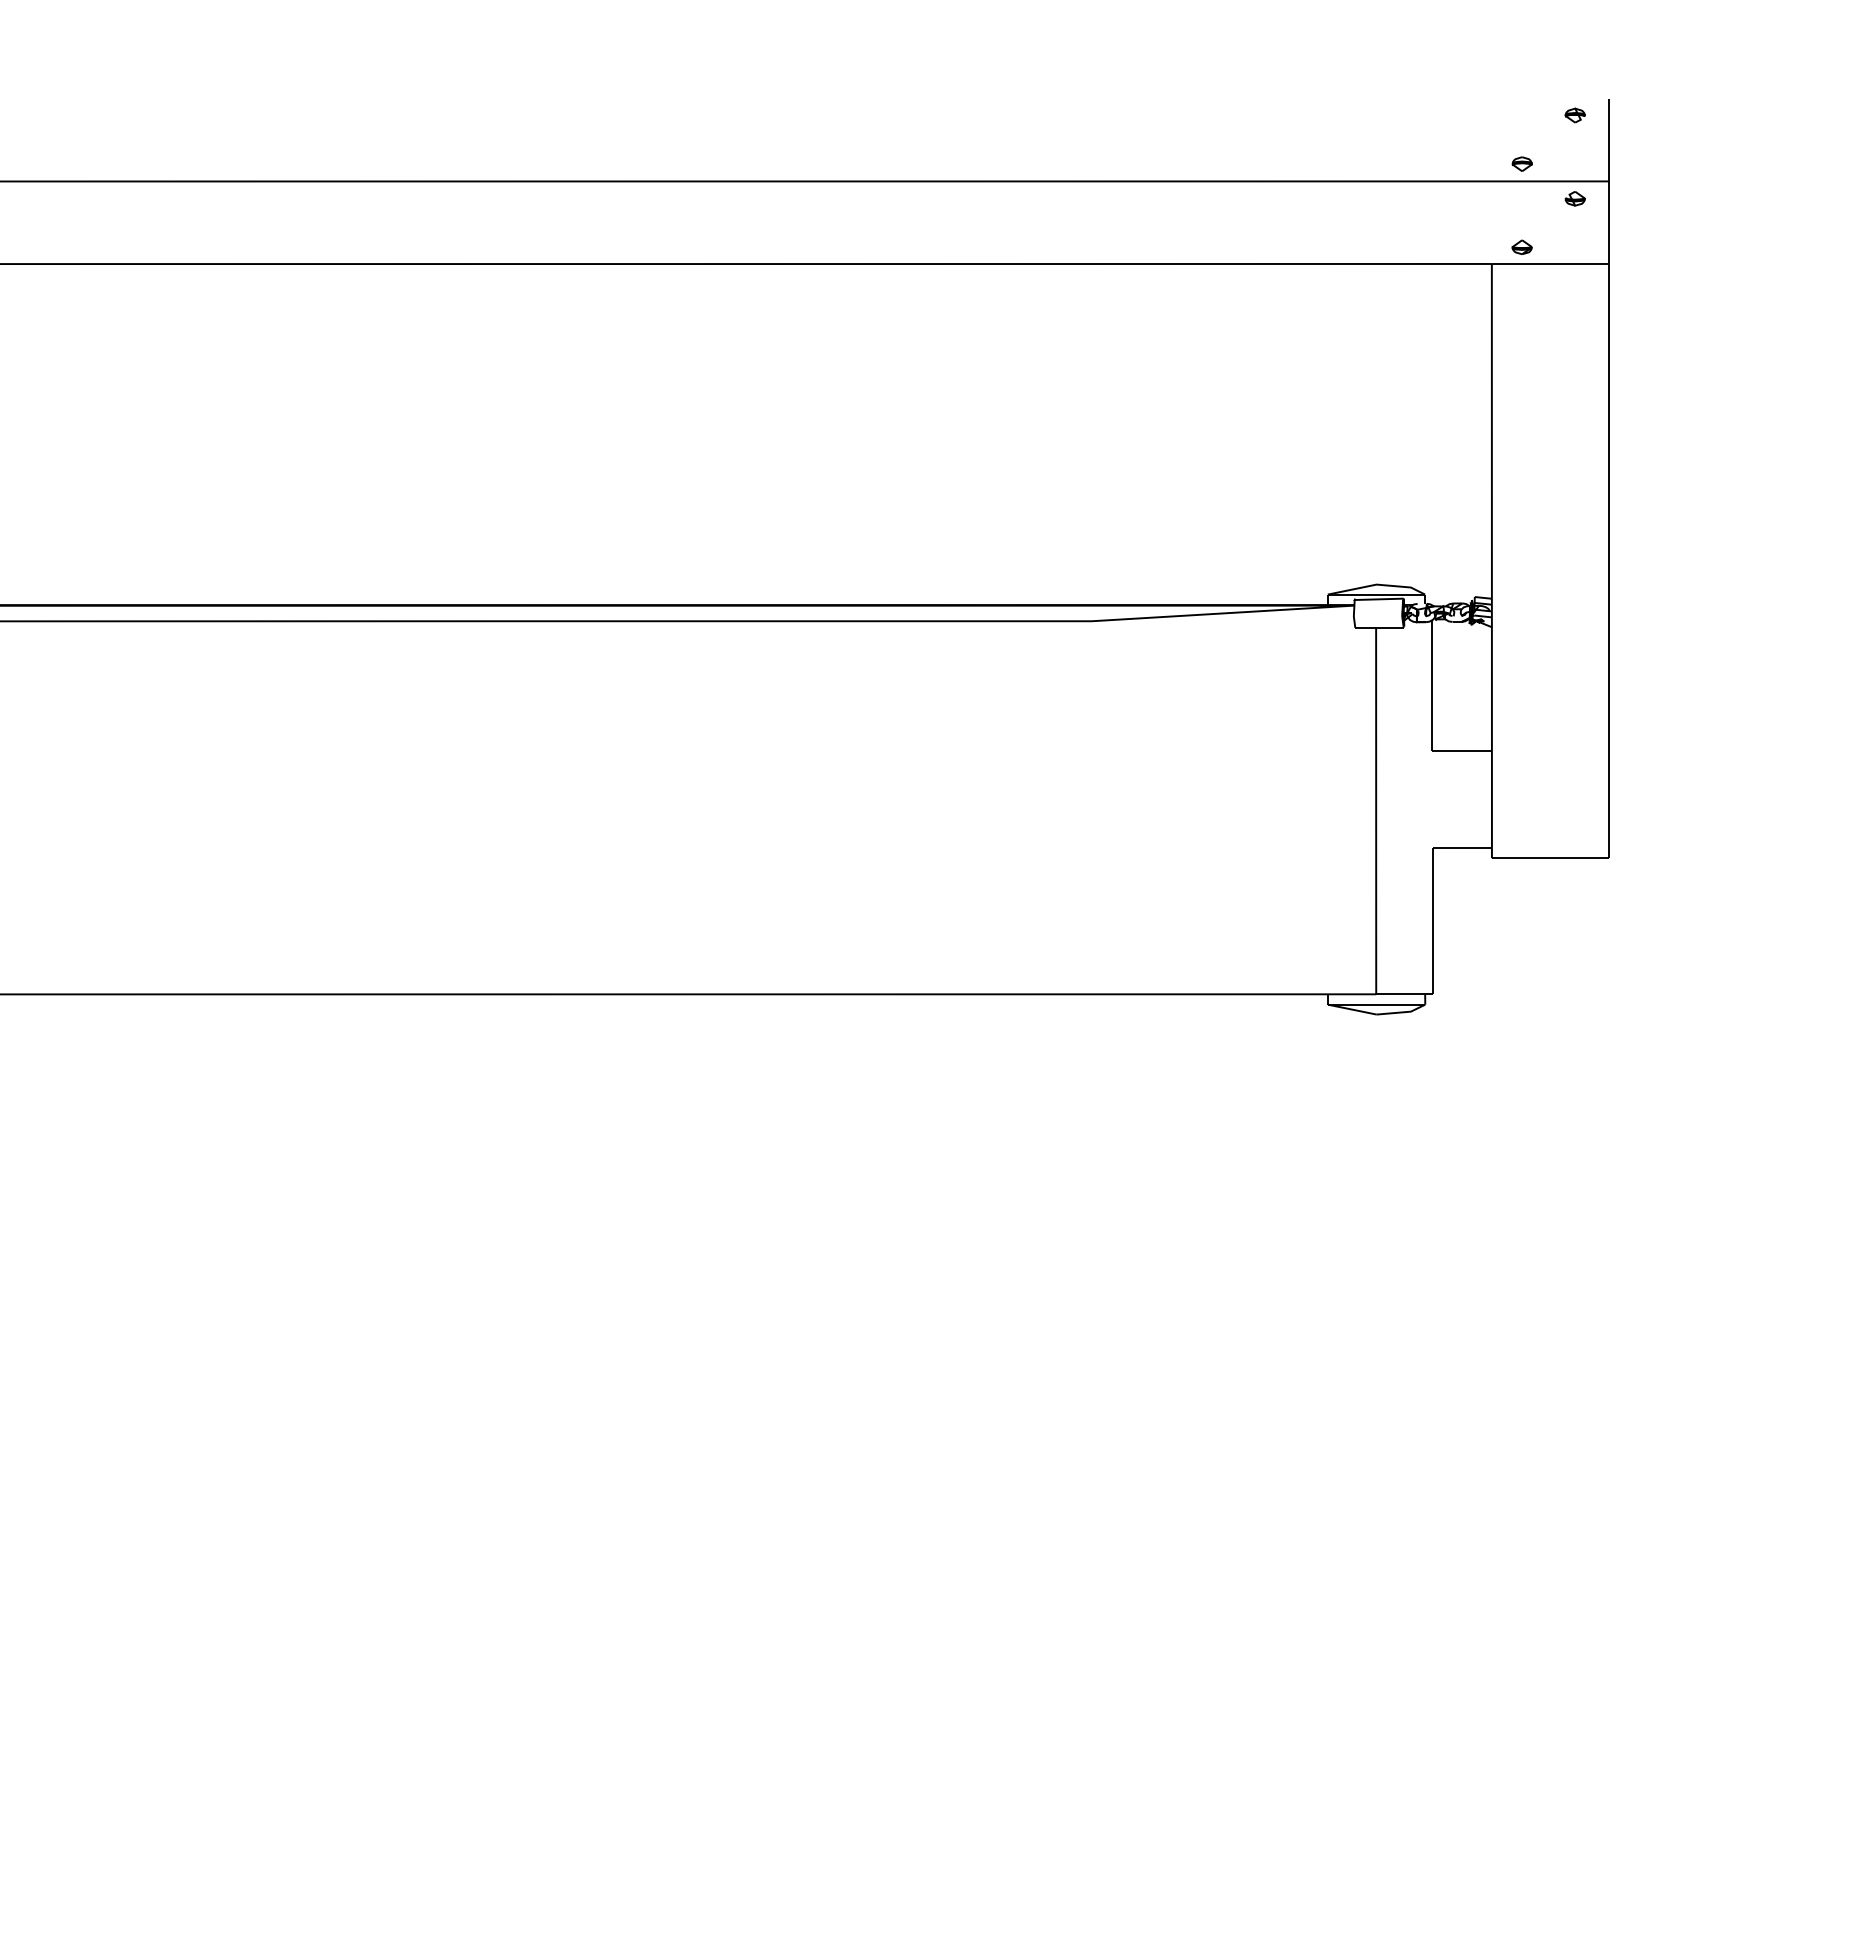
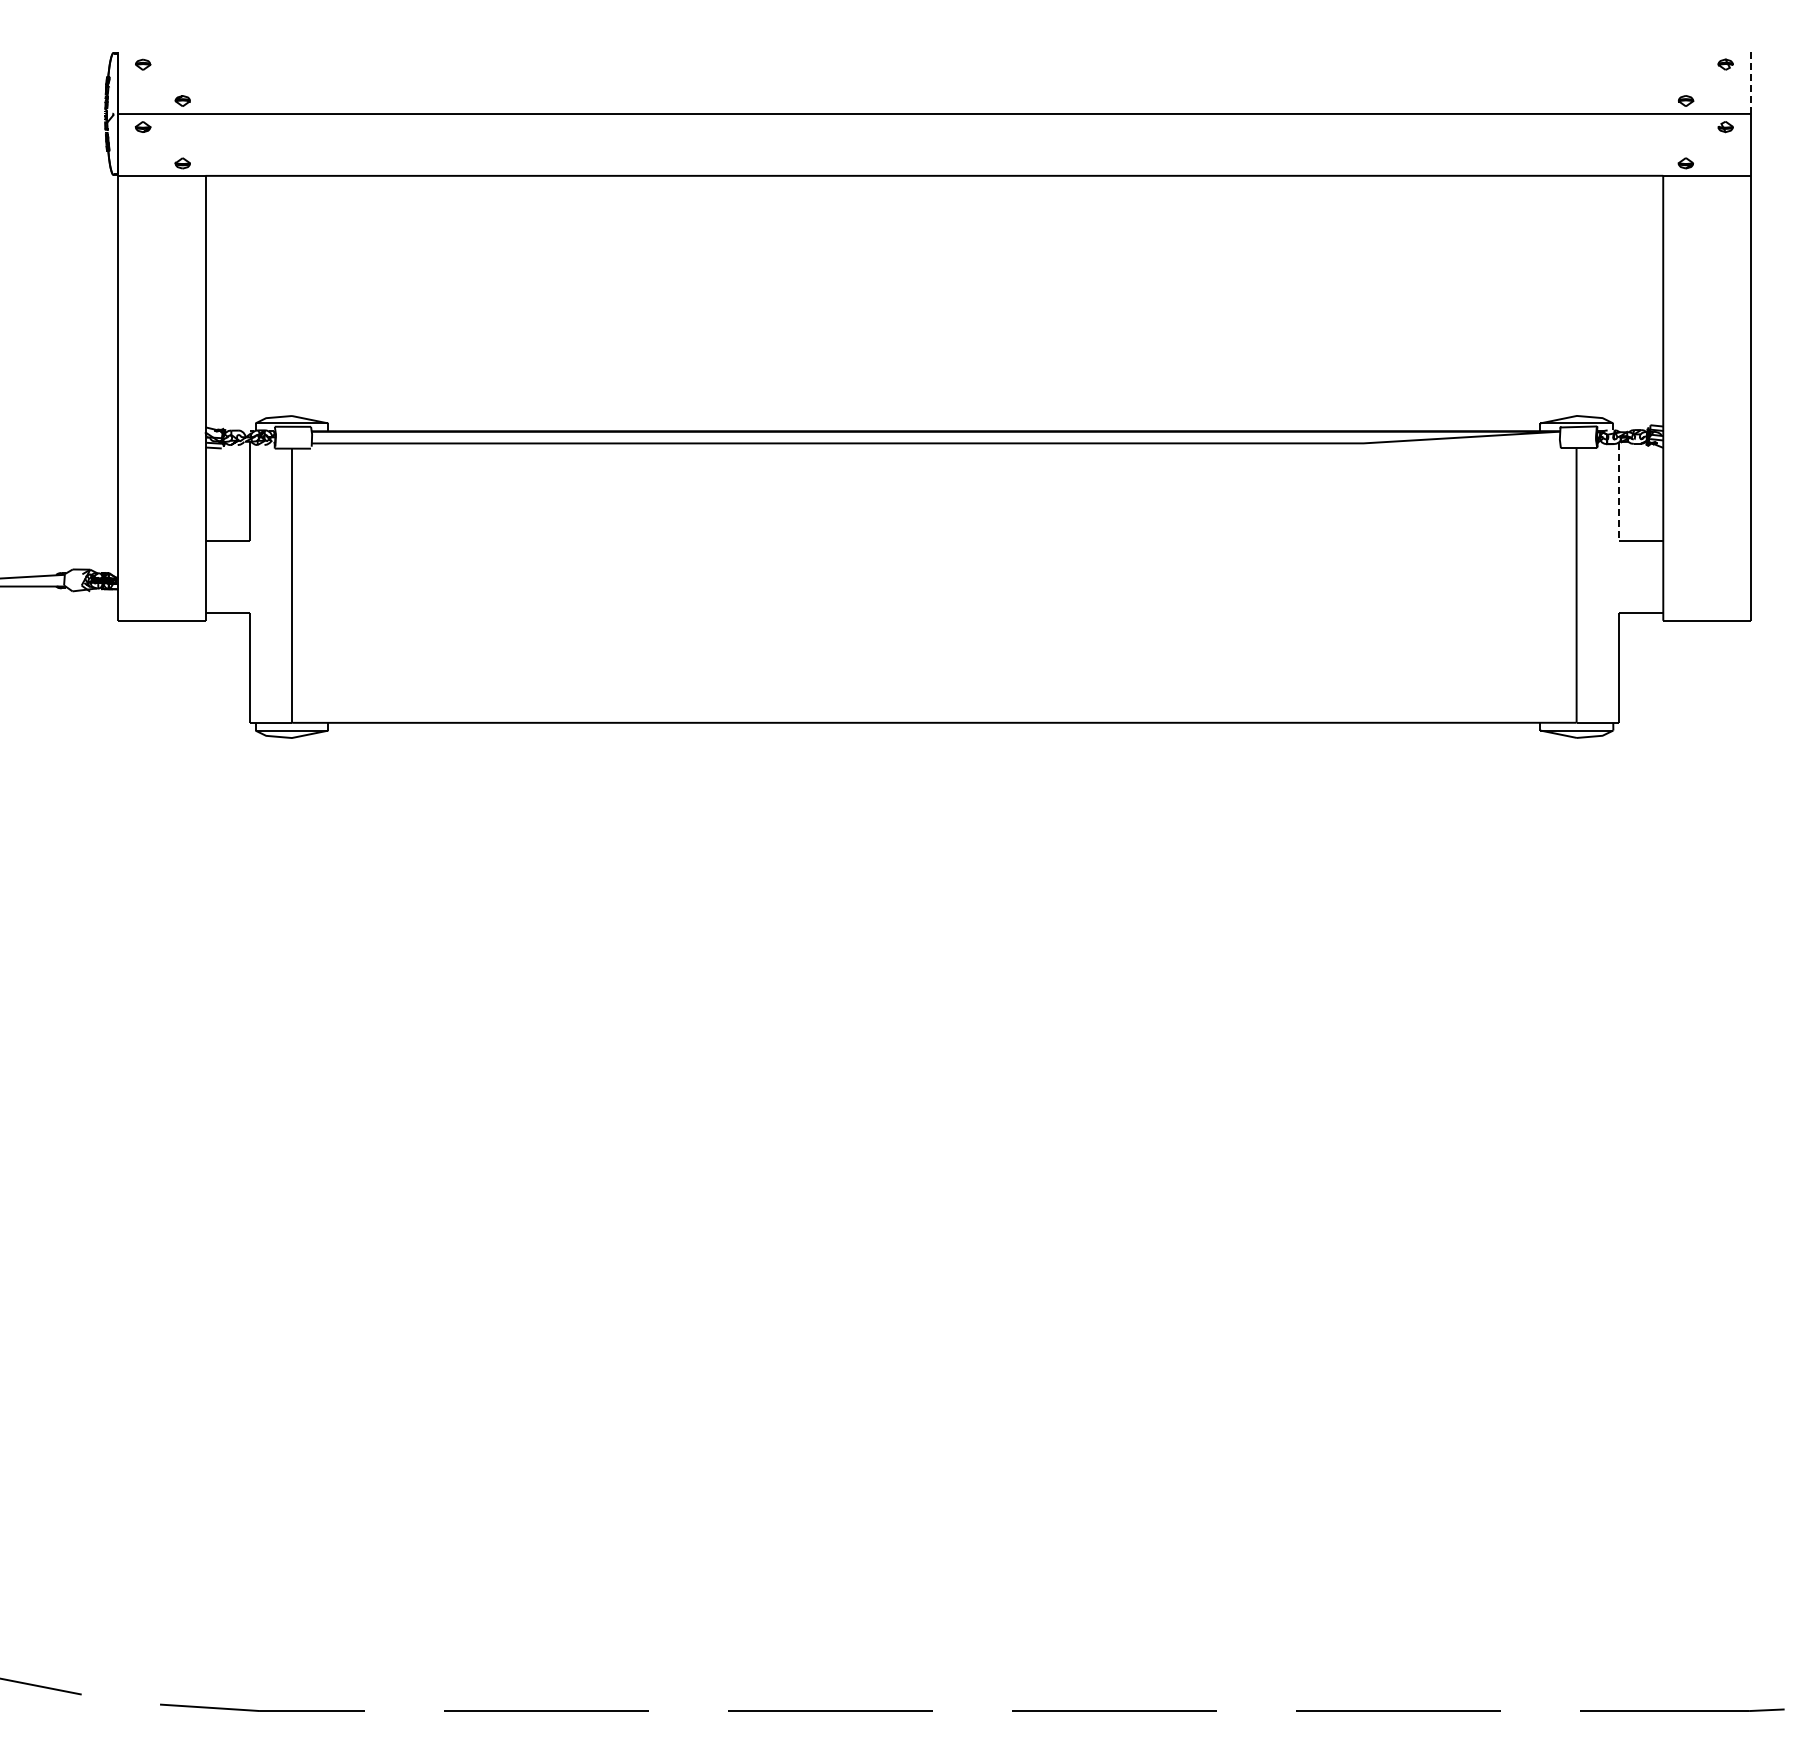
line: (1608, 140) -> (1750, 83), solid -> dashed
line: (1432, 685) -> (1618, 491), solid -> dashed

